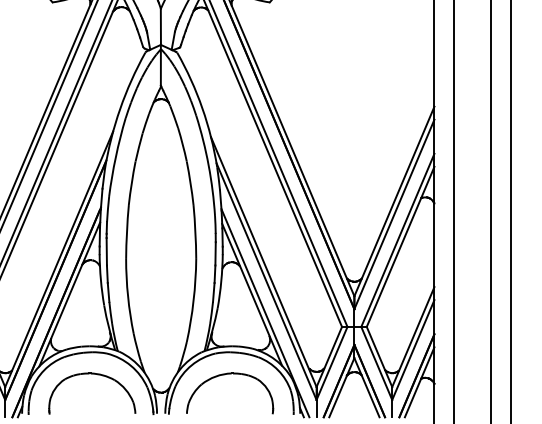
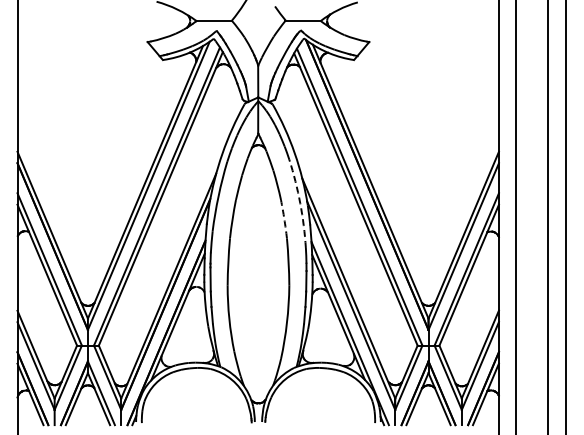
arc: (208, 165) -> (300, 203), solid -> dashed
arc: (190, 183) -> (284, 219), solid -> dashed
part: (97, 375) -> (202, 388), removed
part: (224, 375) -> (314, 388), removed

